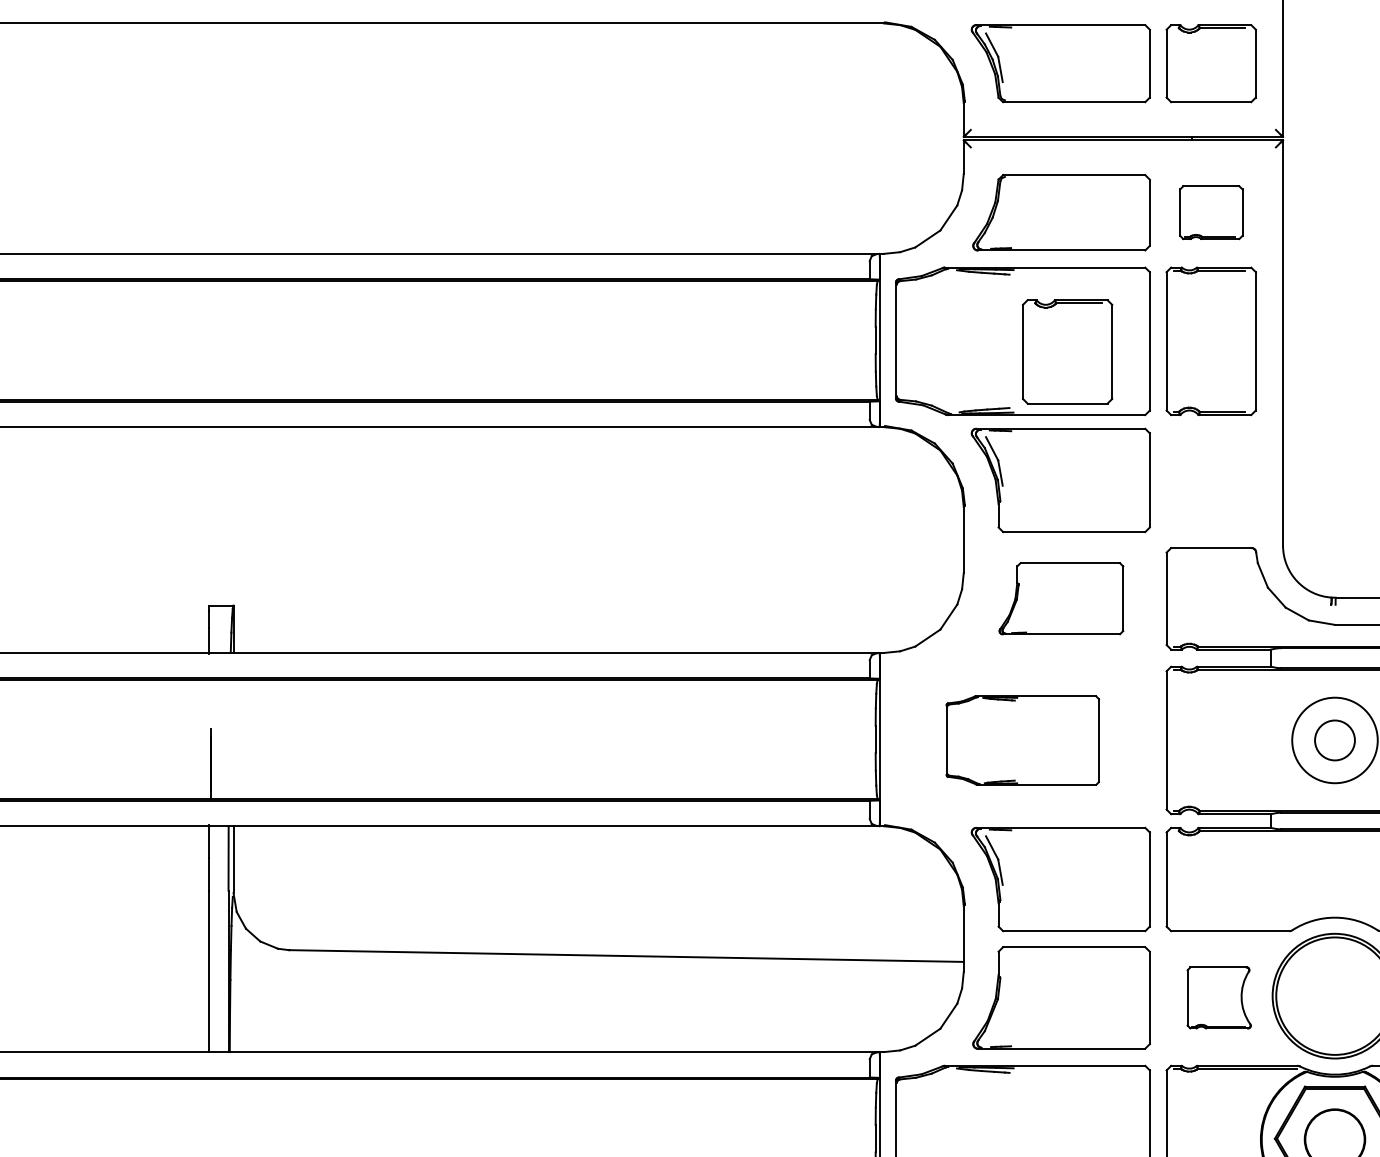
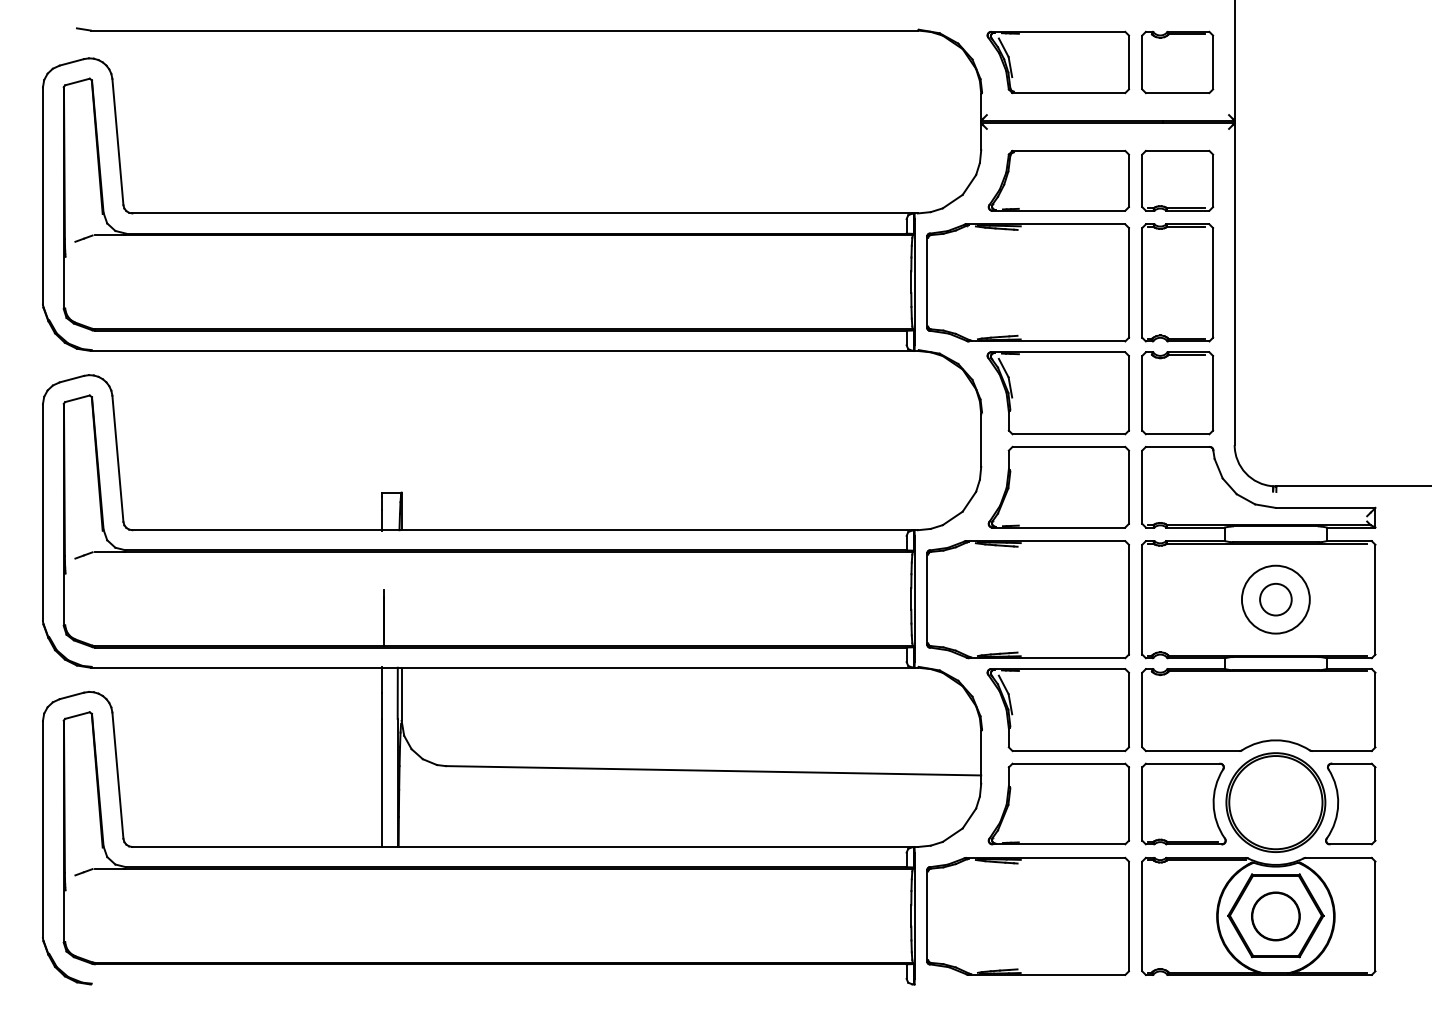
part: (1211, 212) -> (1177, 180), size x1.43
part: (1067, 352) -> (1177, 393), moved
part: (1061, 597) -> (1058, 486), size x1.43
part: (1022, 740) -> (1027, 599), size x1.67
part: (1218, 997) -> (1183, 803), size x1.67

